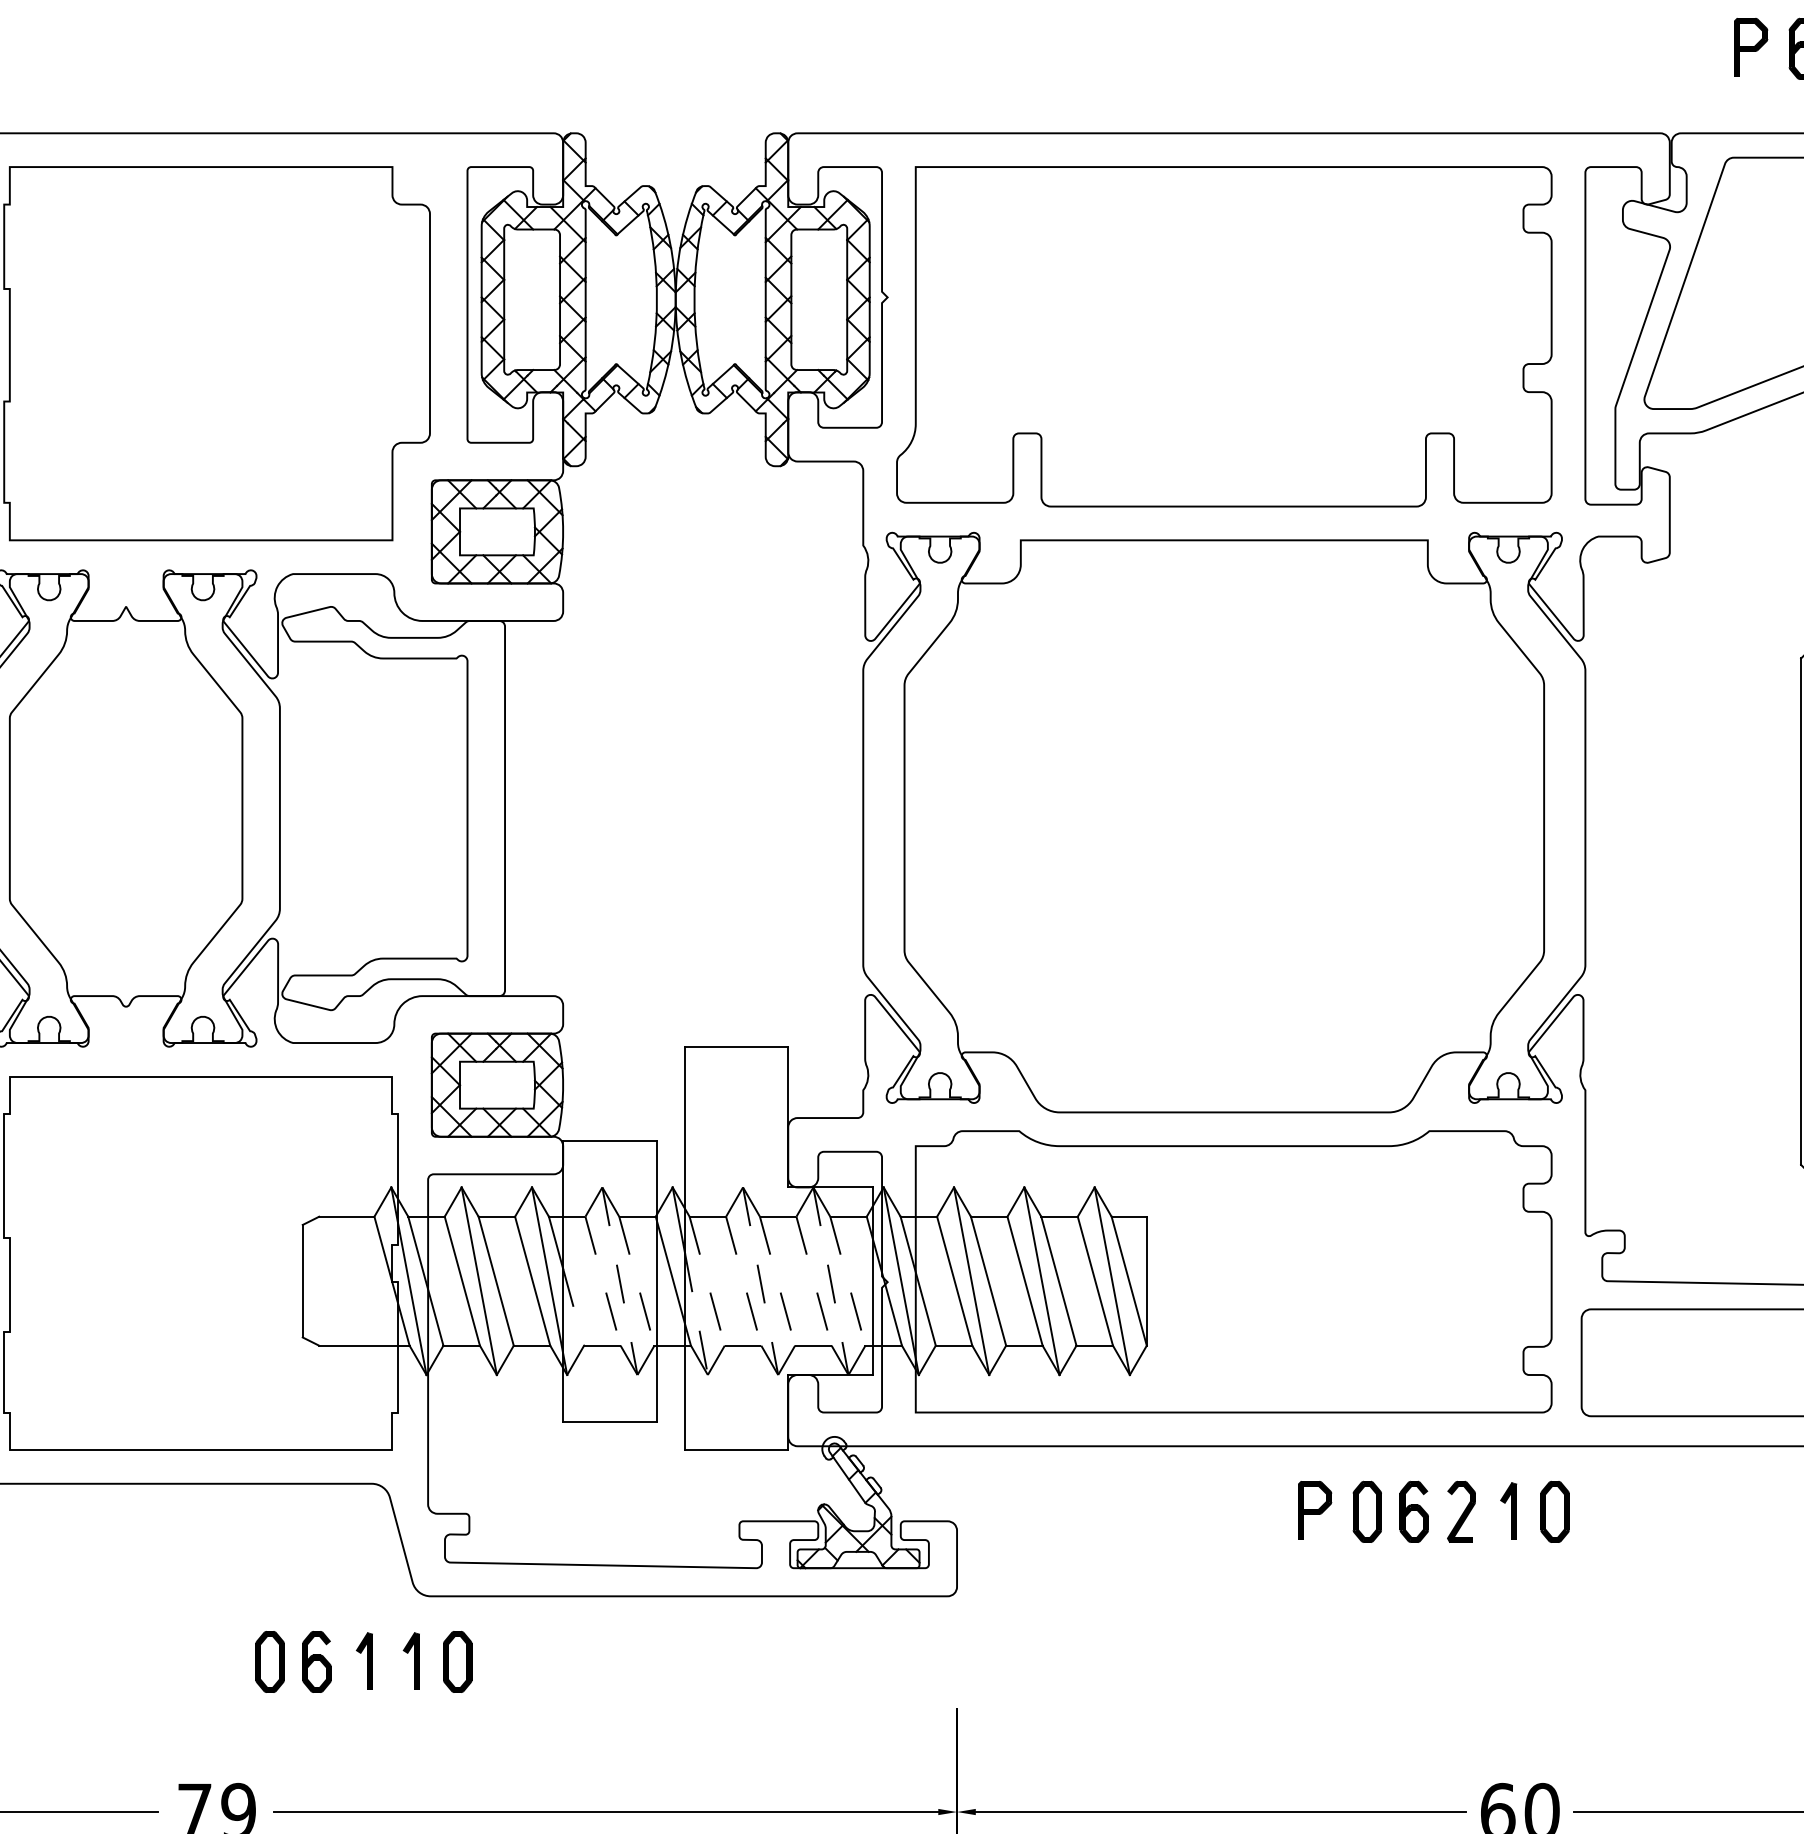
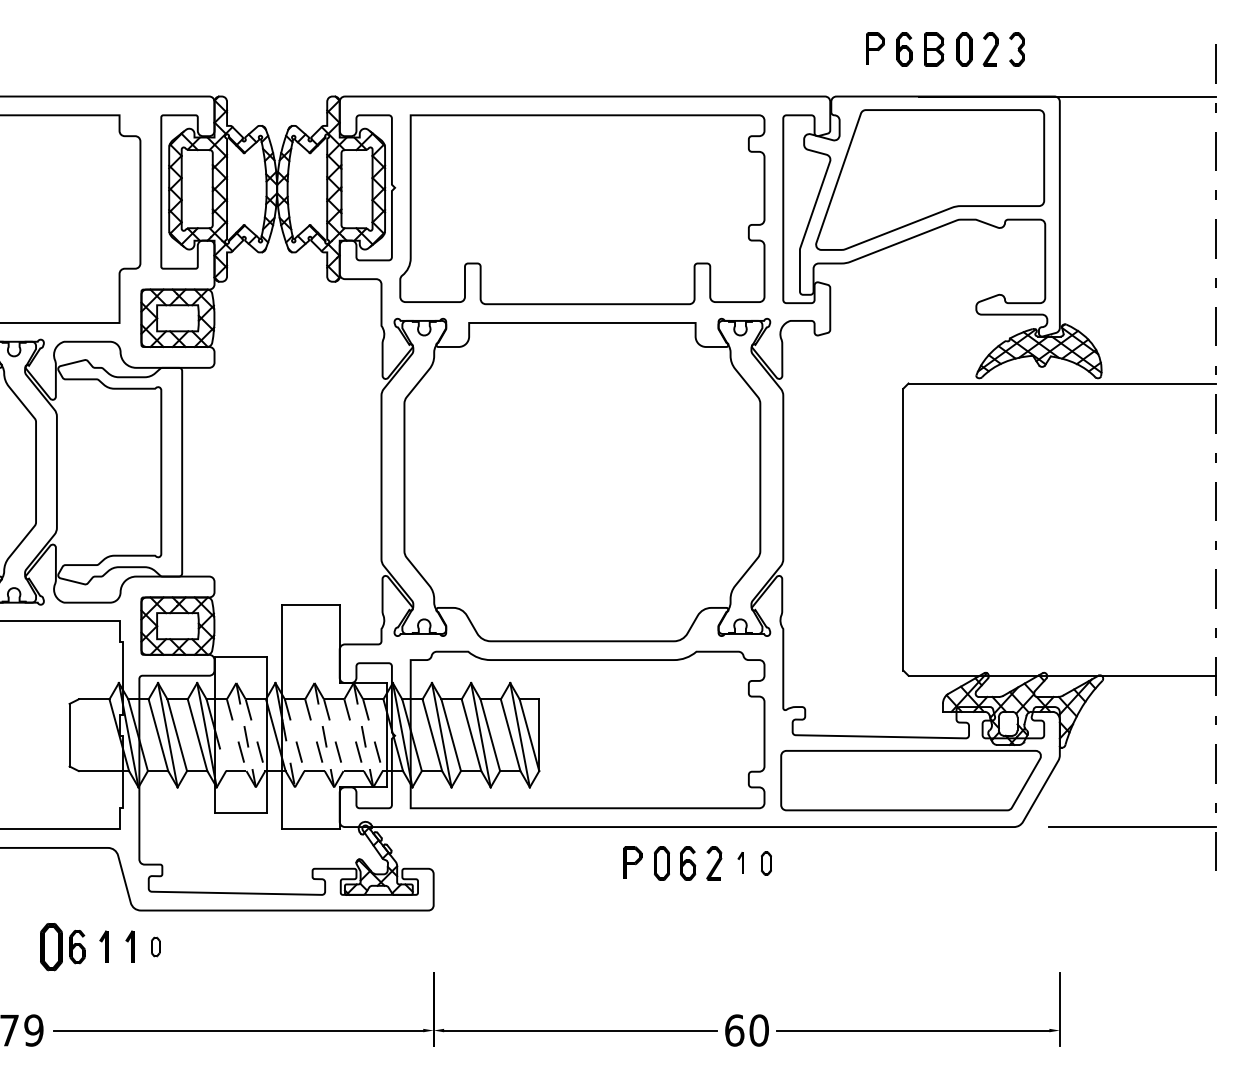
part: (1508, 1509) -> (740, 862), size x0.7
part: (1555, 1511) -> (766, 863), size x0.7
part: (270, 1660) -> (51, 946), size x1.4
part: (457, 1660) -> (155, 946), size x0.6

